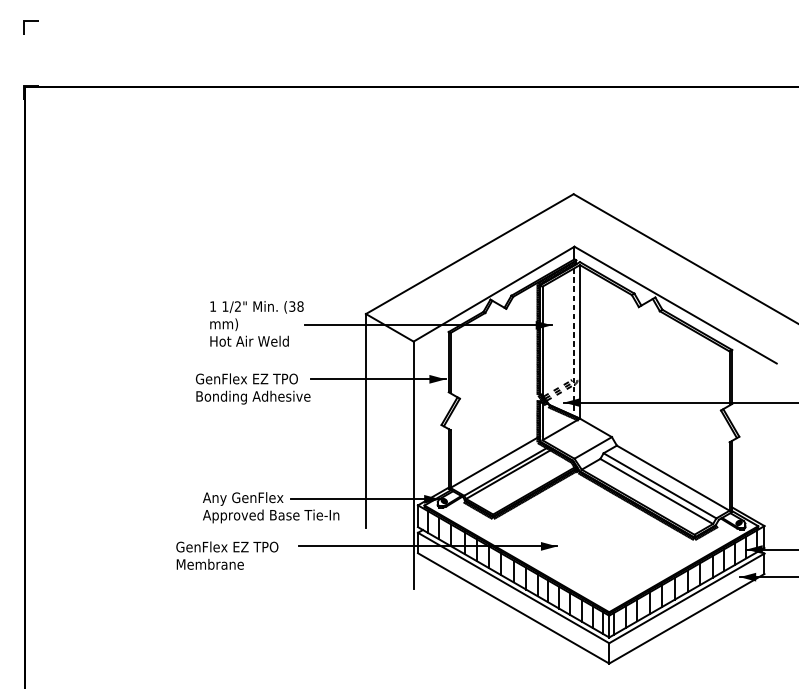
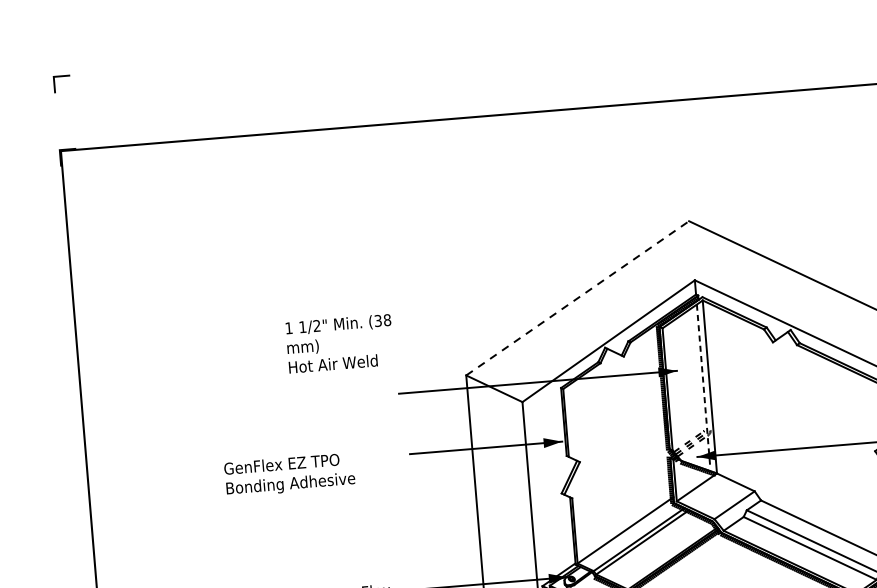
line: (469, 254) -> (577, 298), solid -> dashed
text: (256, 323) -> (339, 343), moved
text: (253, 388) -> (290, 474), moved

